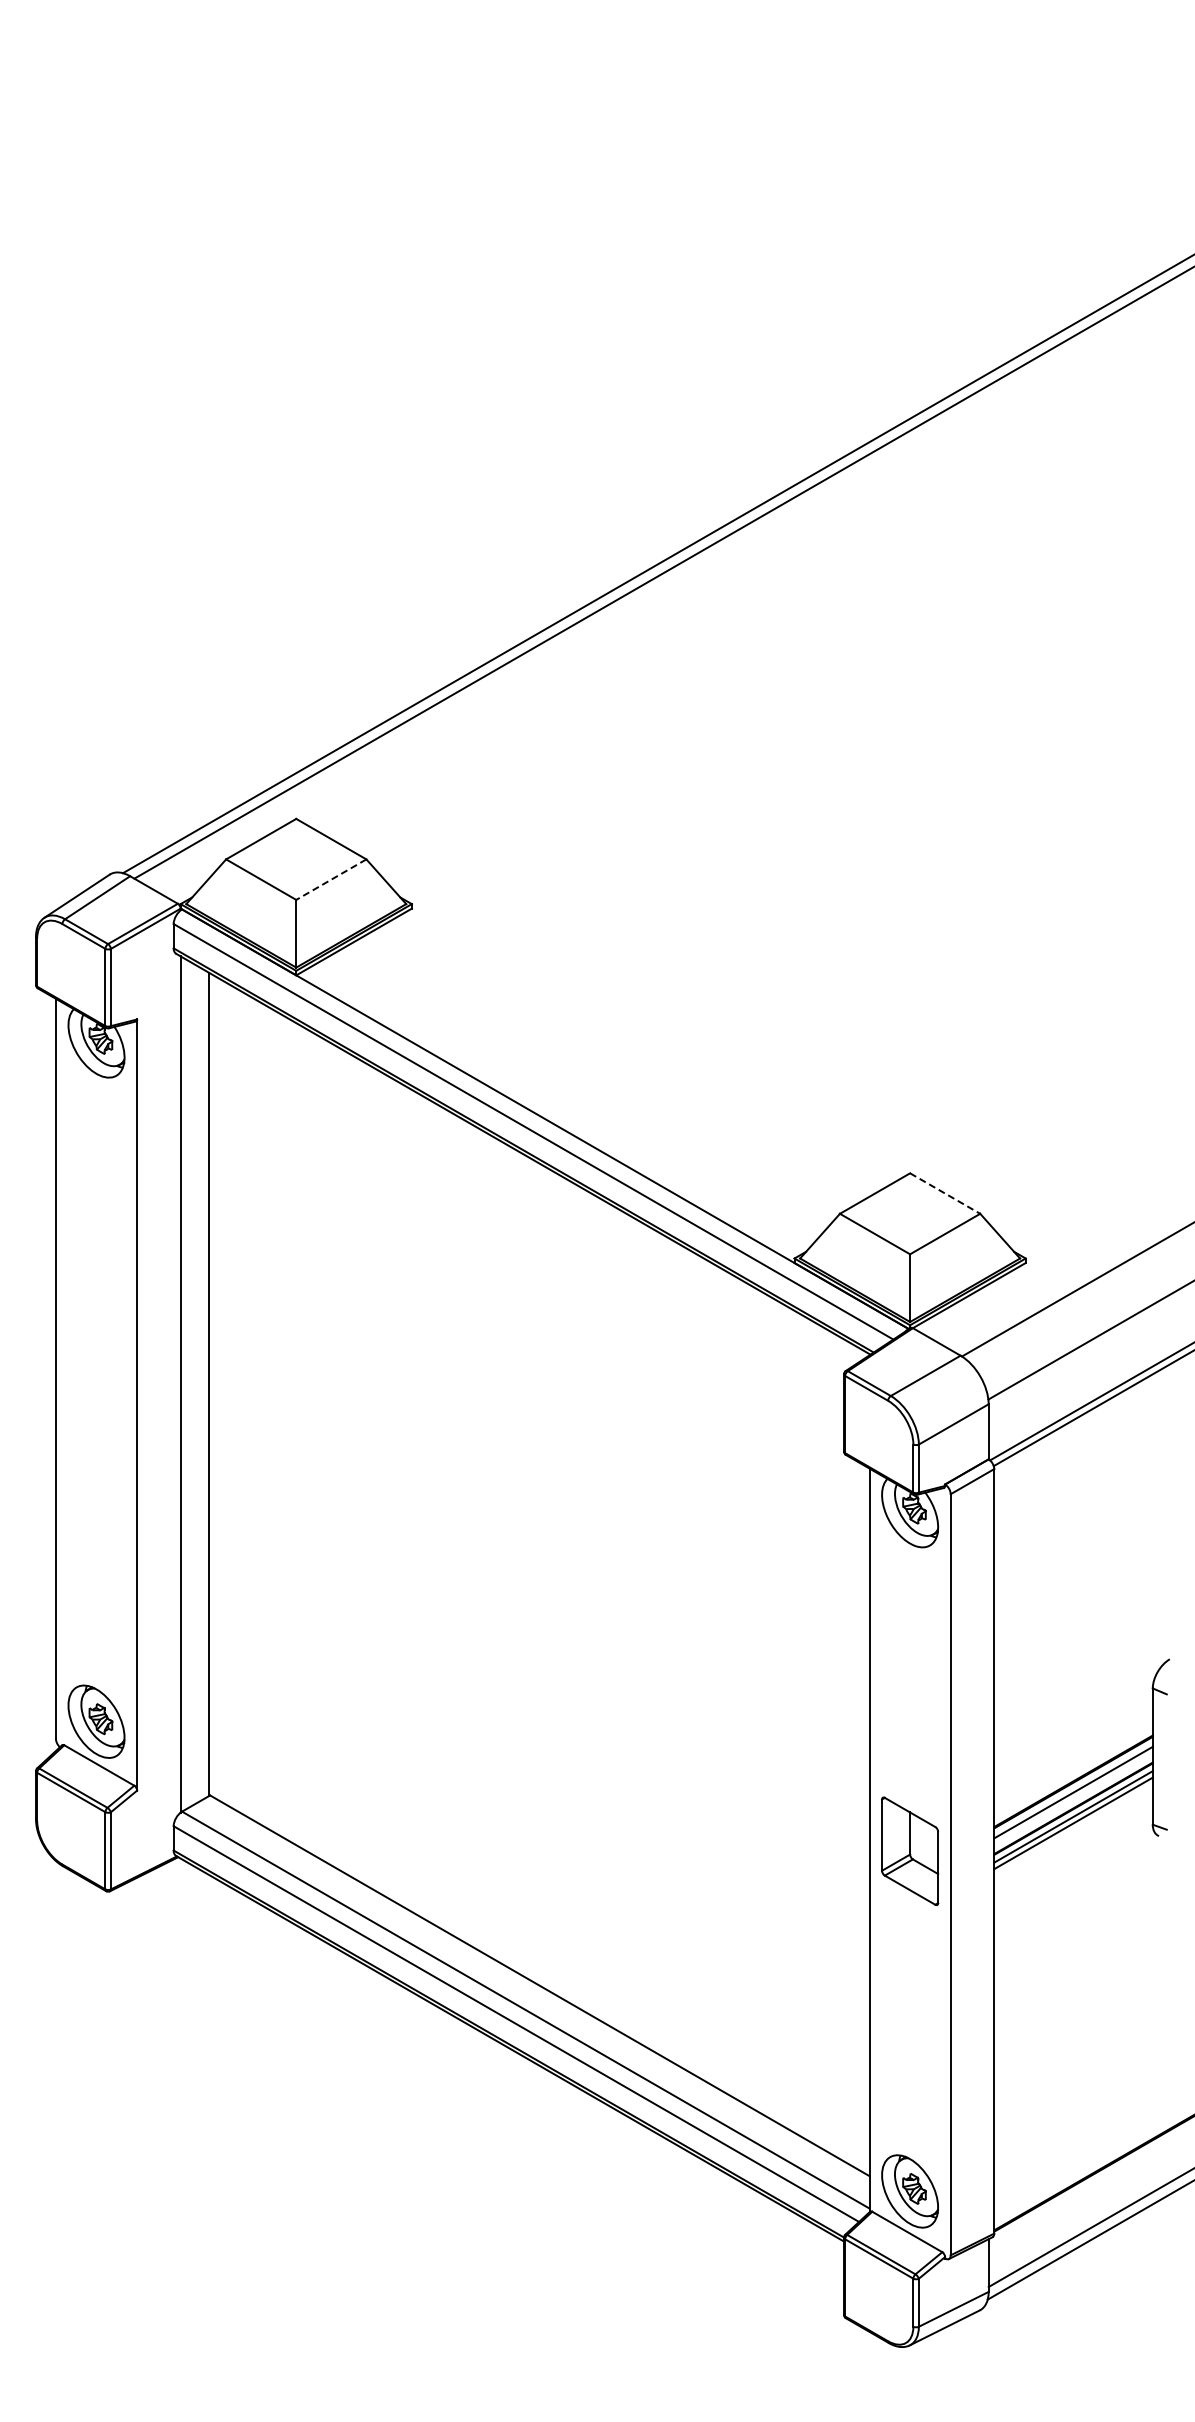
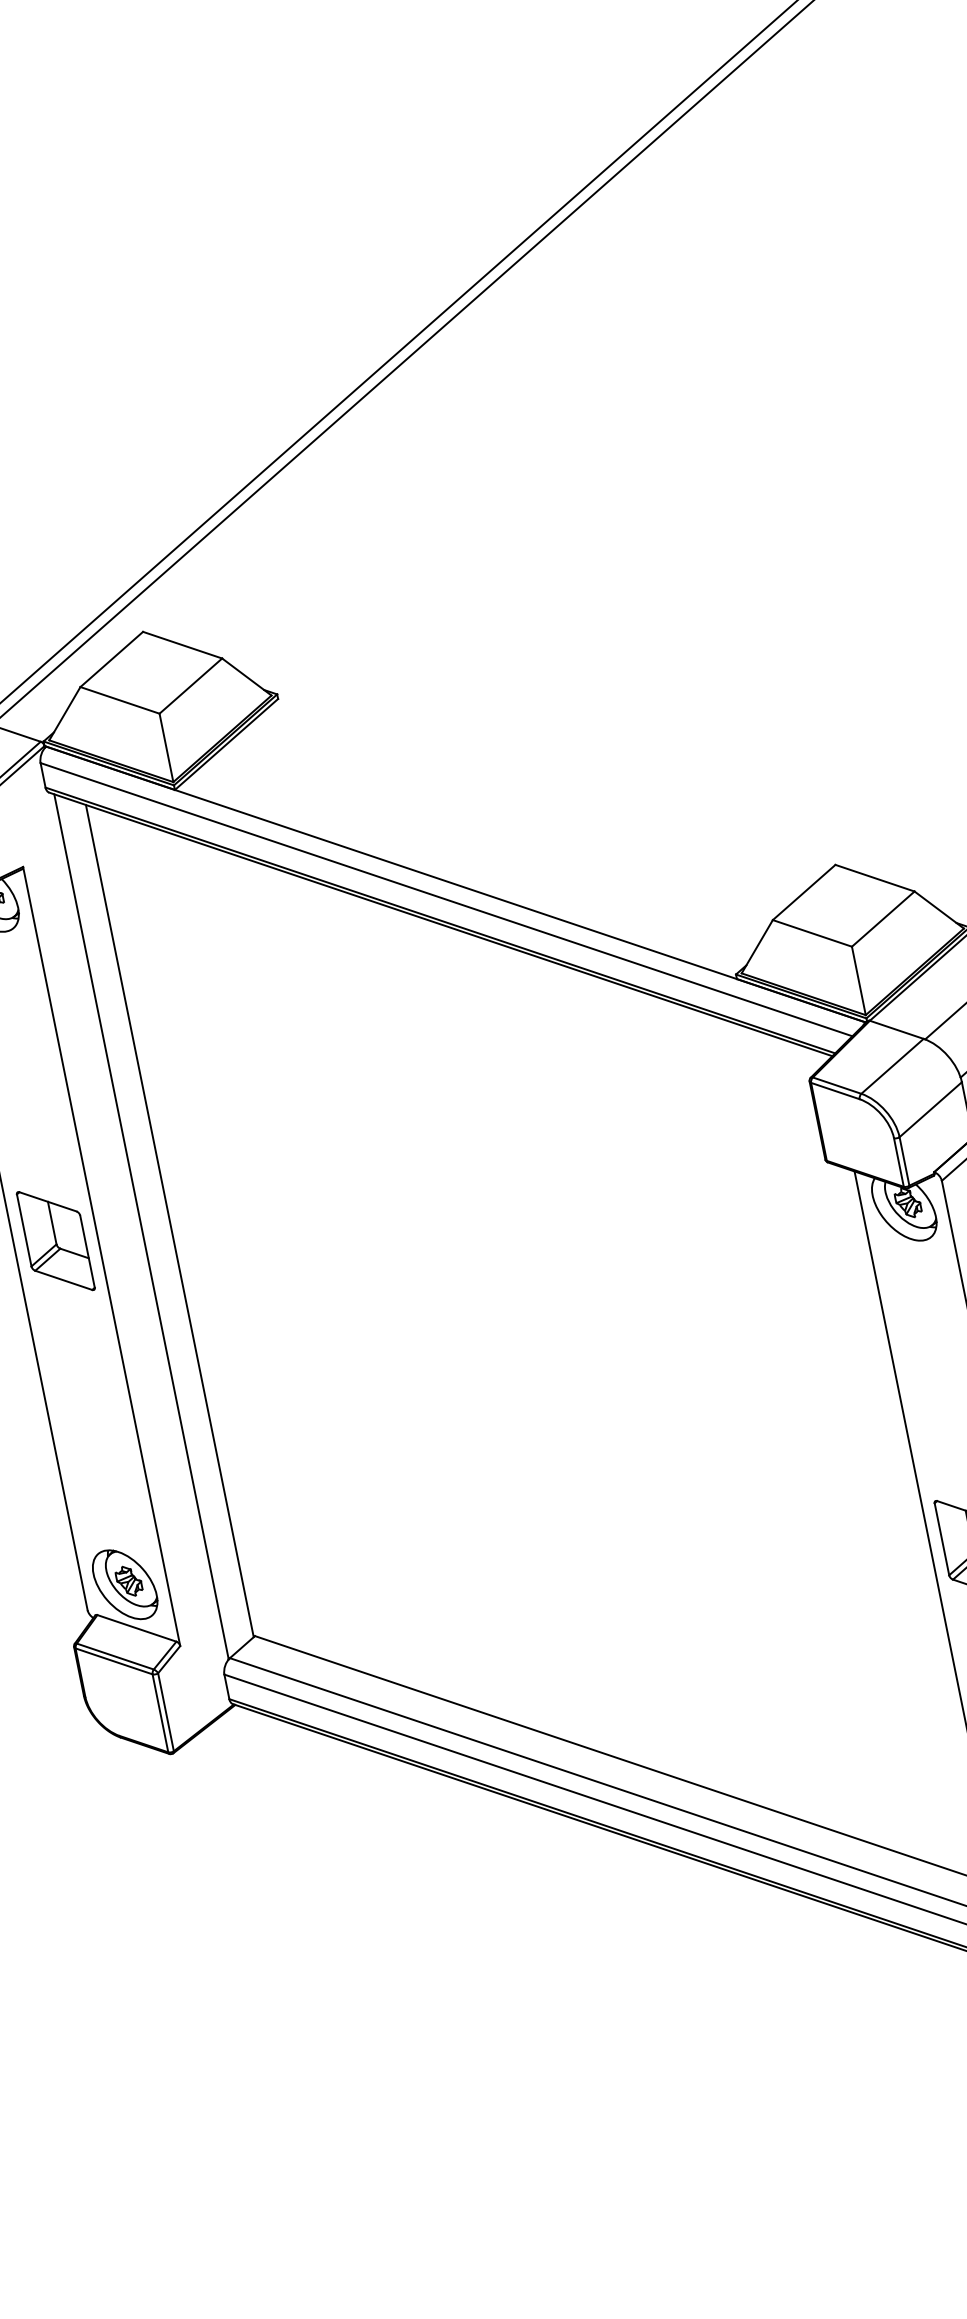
line: (330, 879) -> (189, 686), dashed -> solid
line: (945, 1193) -> (875, 878), dashed -> solid
part: (96, 1381) -> (55, 1240), added

